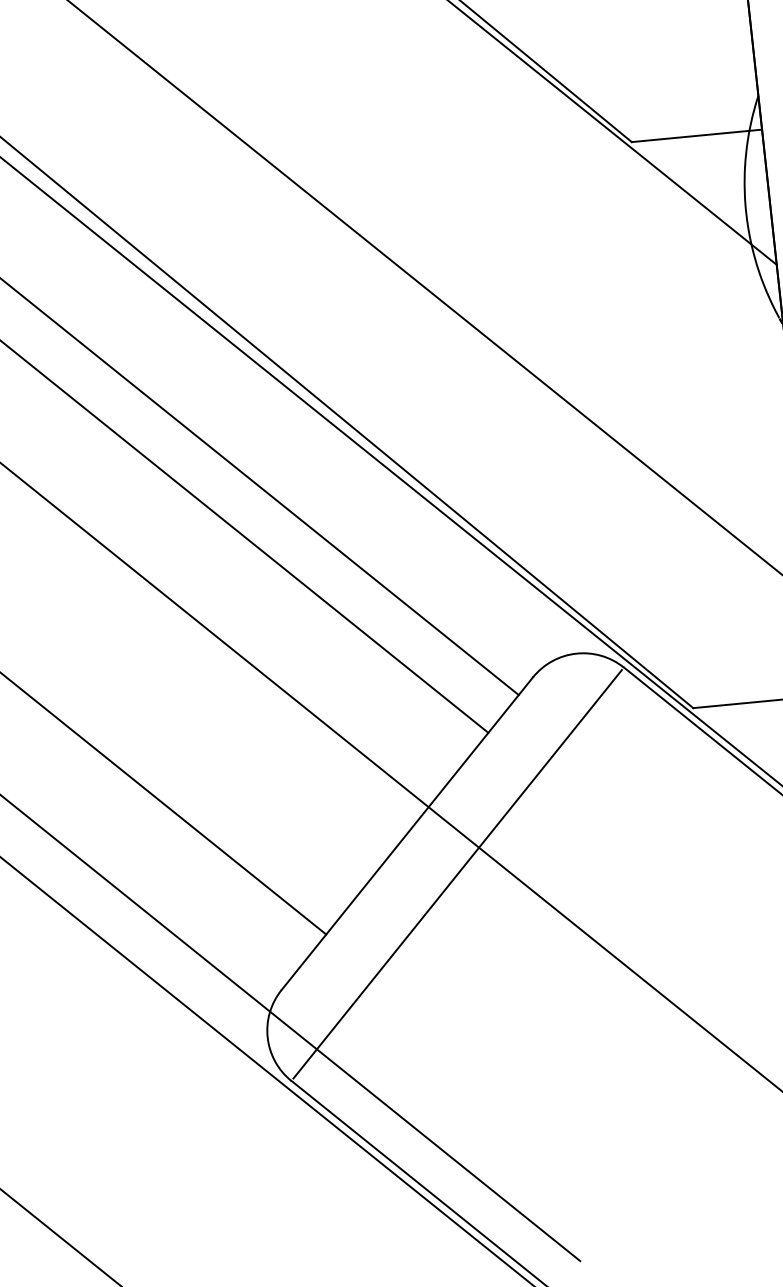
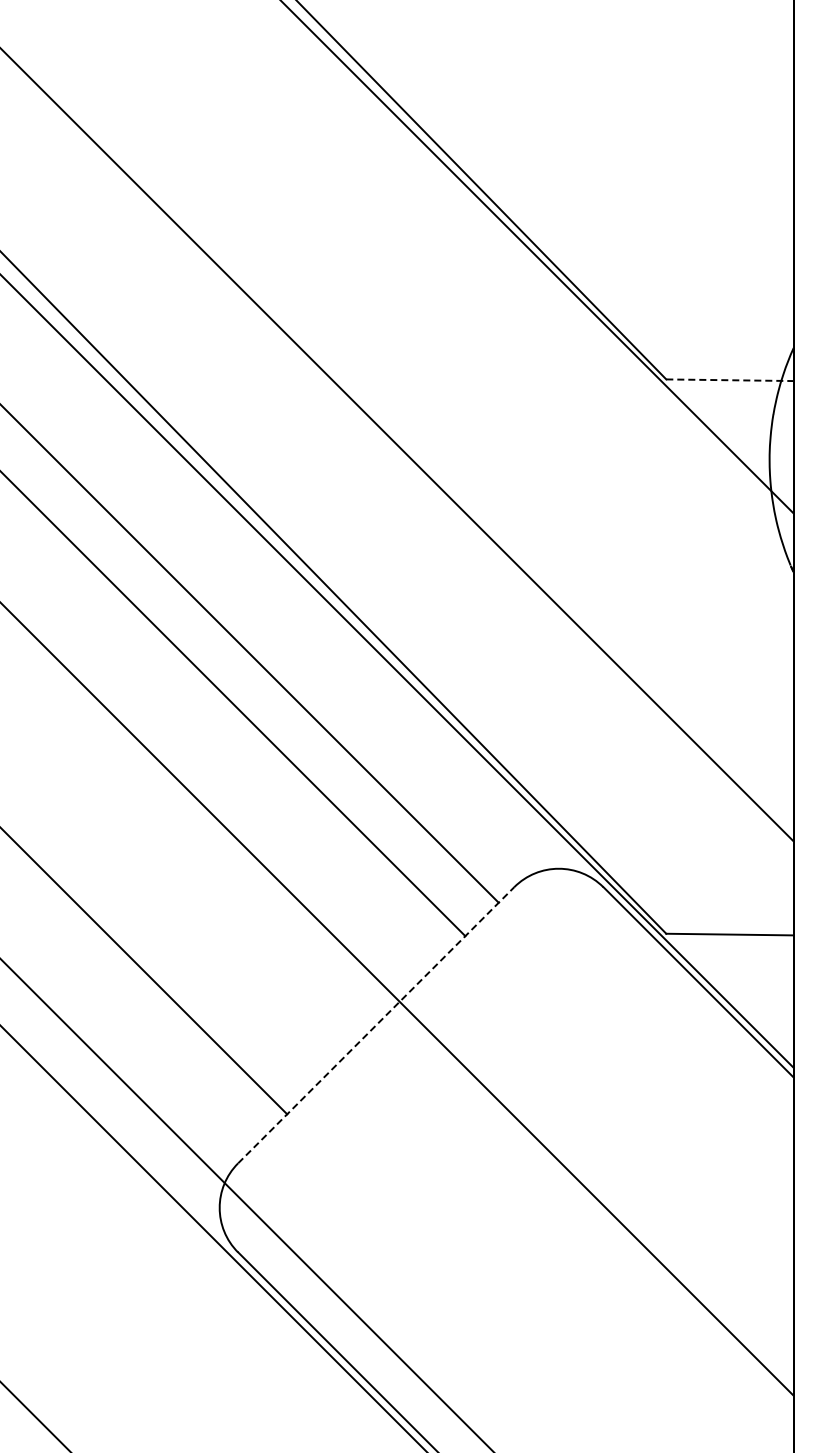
line: (696, 136) -> (729, 380), solid -> dashed
line: (407, 832) -> (376, 1024), solid -> dashed
line: (457, 873) -> (420, 1069), removed

